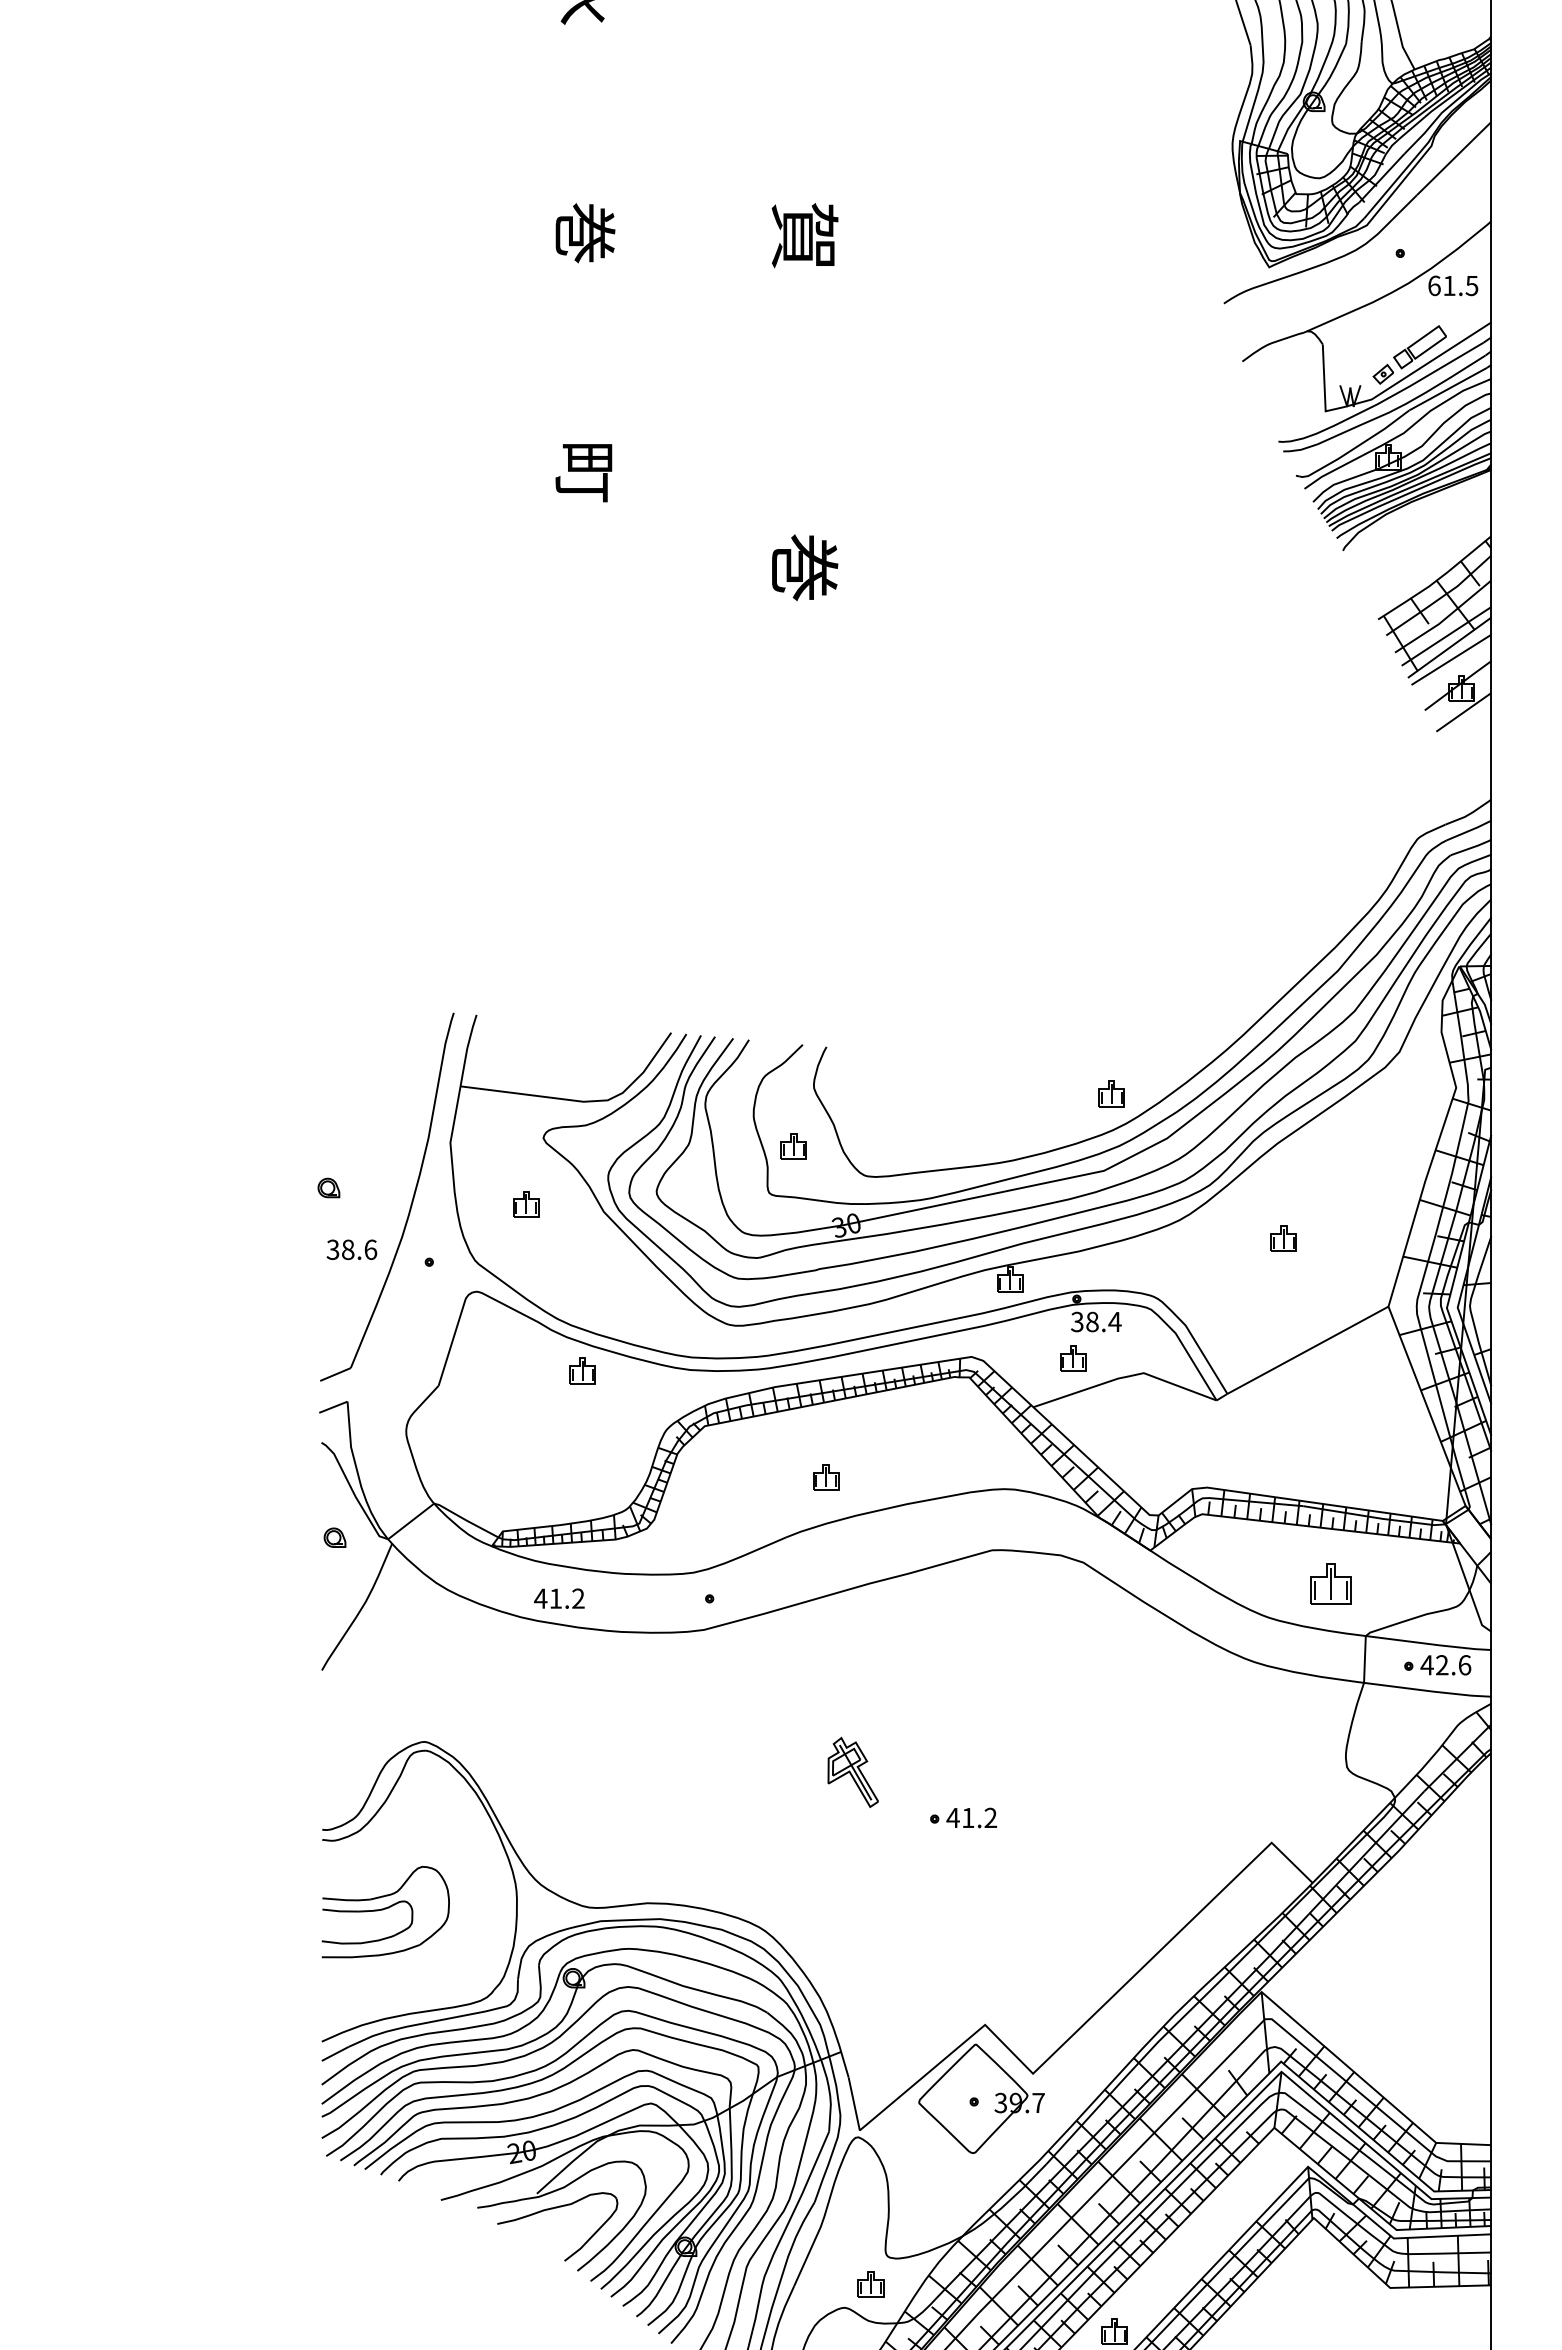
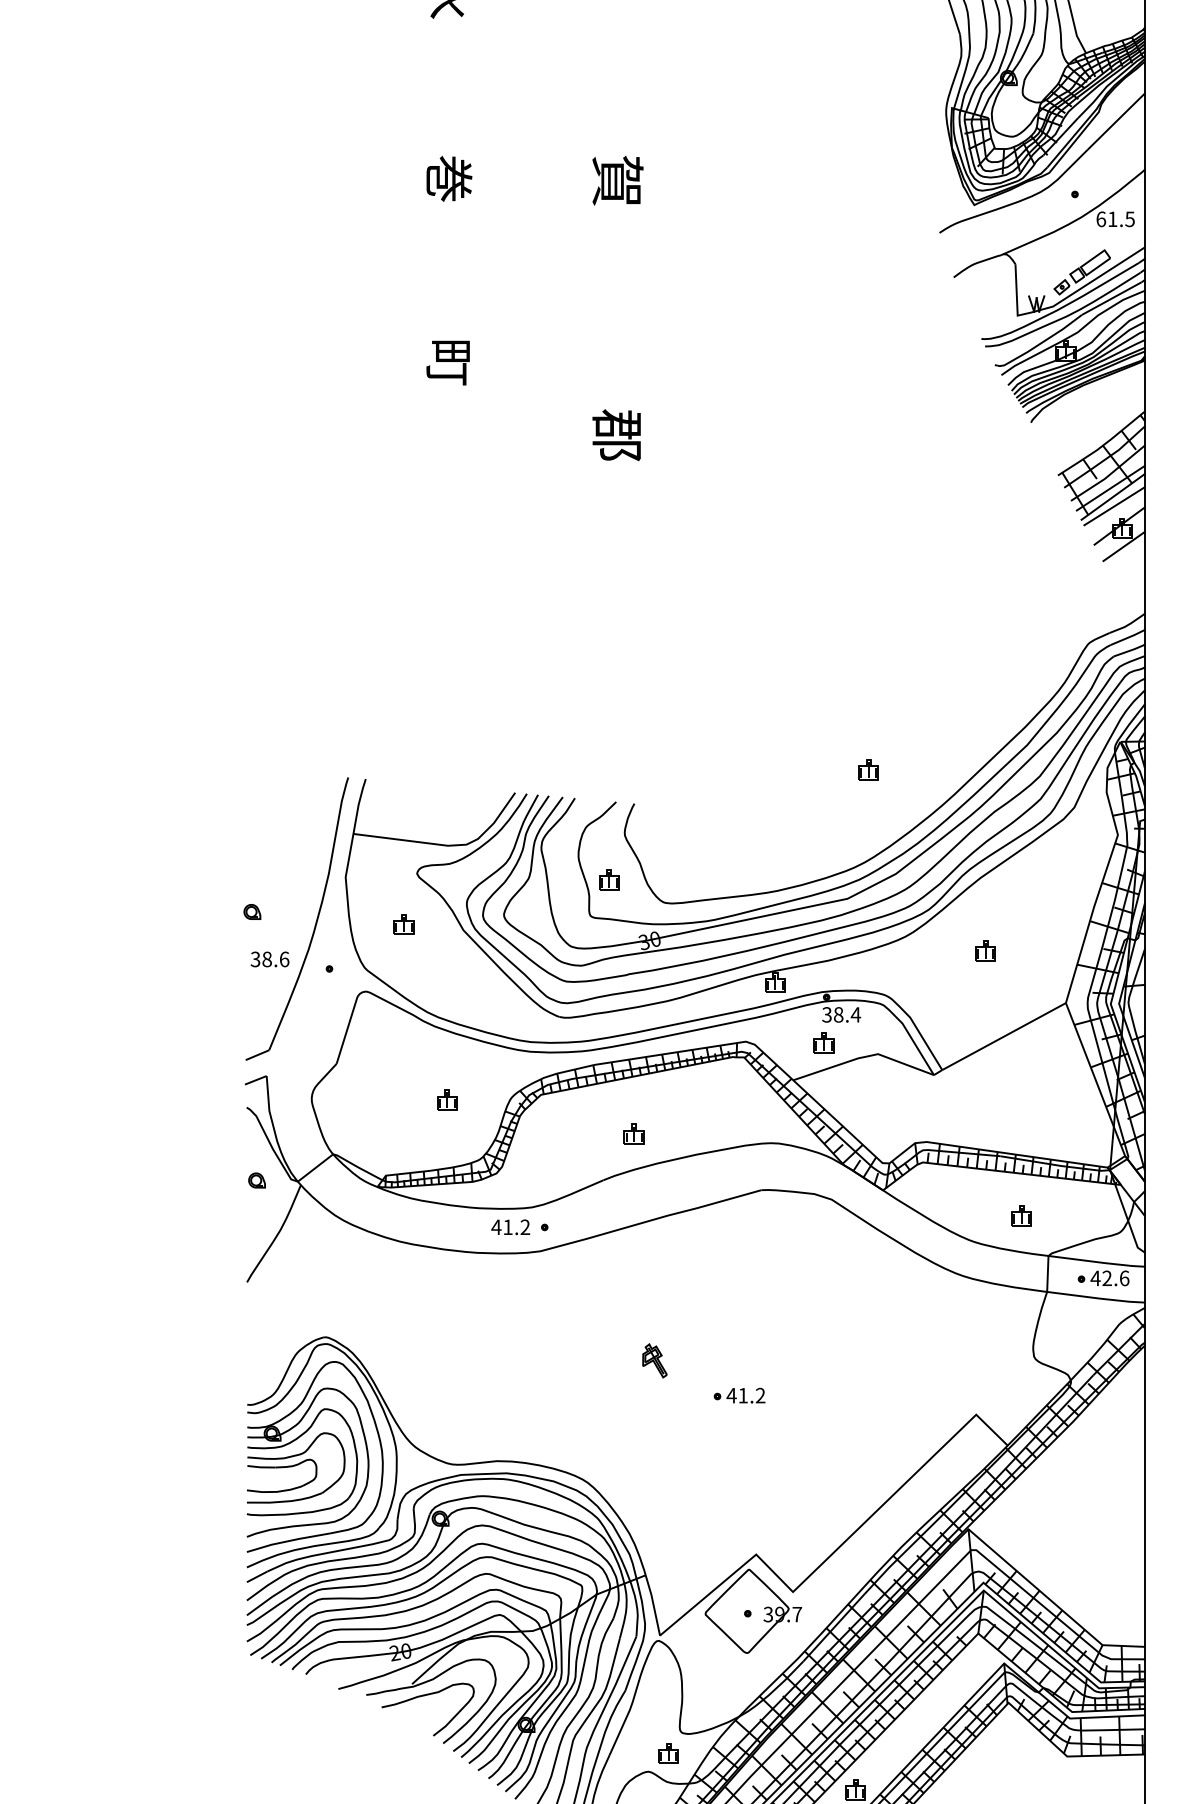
text: (804, 567) -> (617, 435), 巻 -> 郡
part: (1111, 1093) -> (868, 769), moved
part: (582, 1370) -> (447, 1099), moved
part: (1330, 1583) -> (1021, 1215), size x0.62
text: (559, 1598) -> (510, 1227), moved
part: (853, 1772) -> (655, 1360), size x0.62
part: (389, 1873) -> (298, 1438), added

